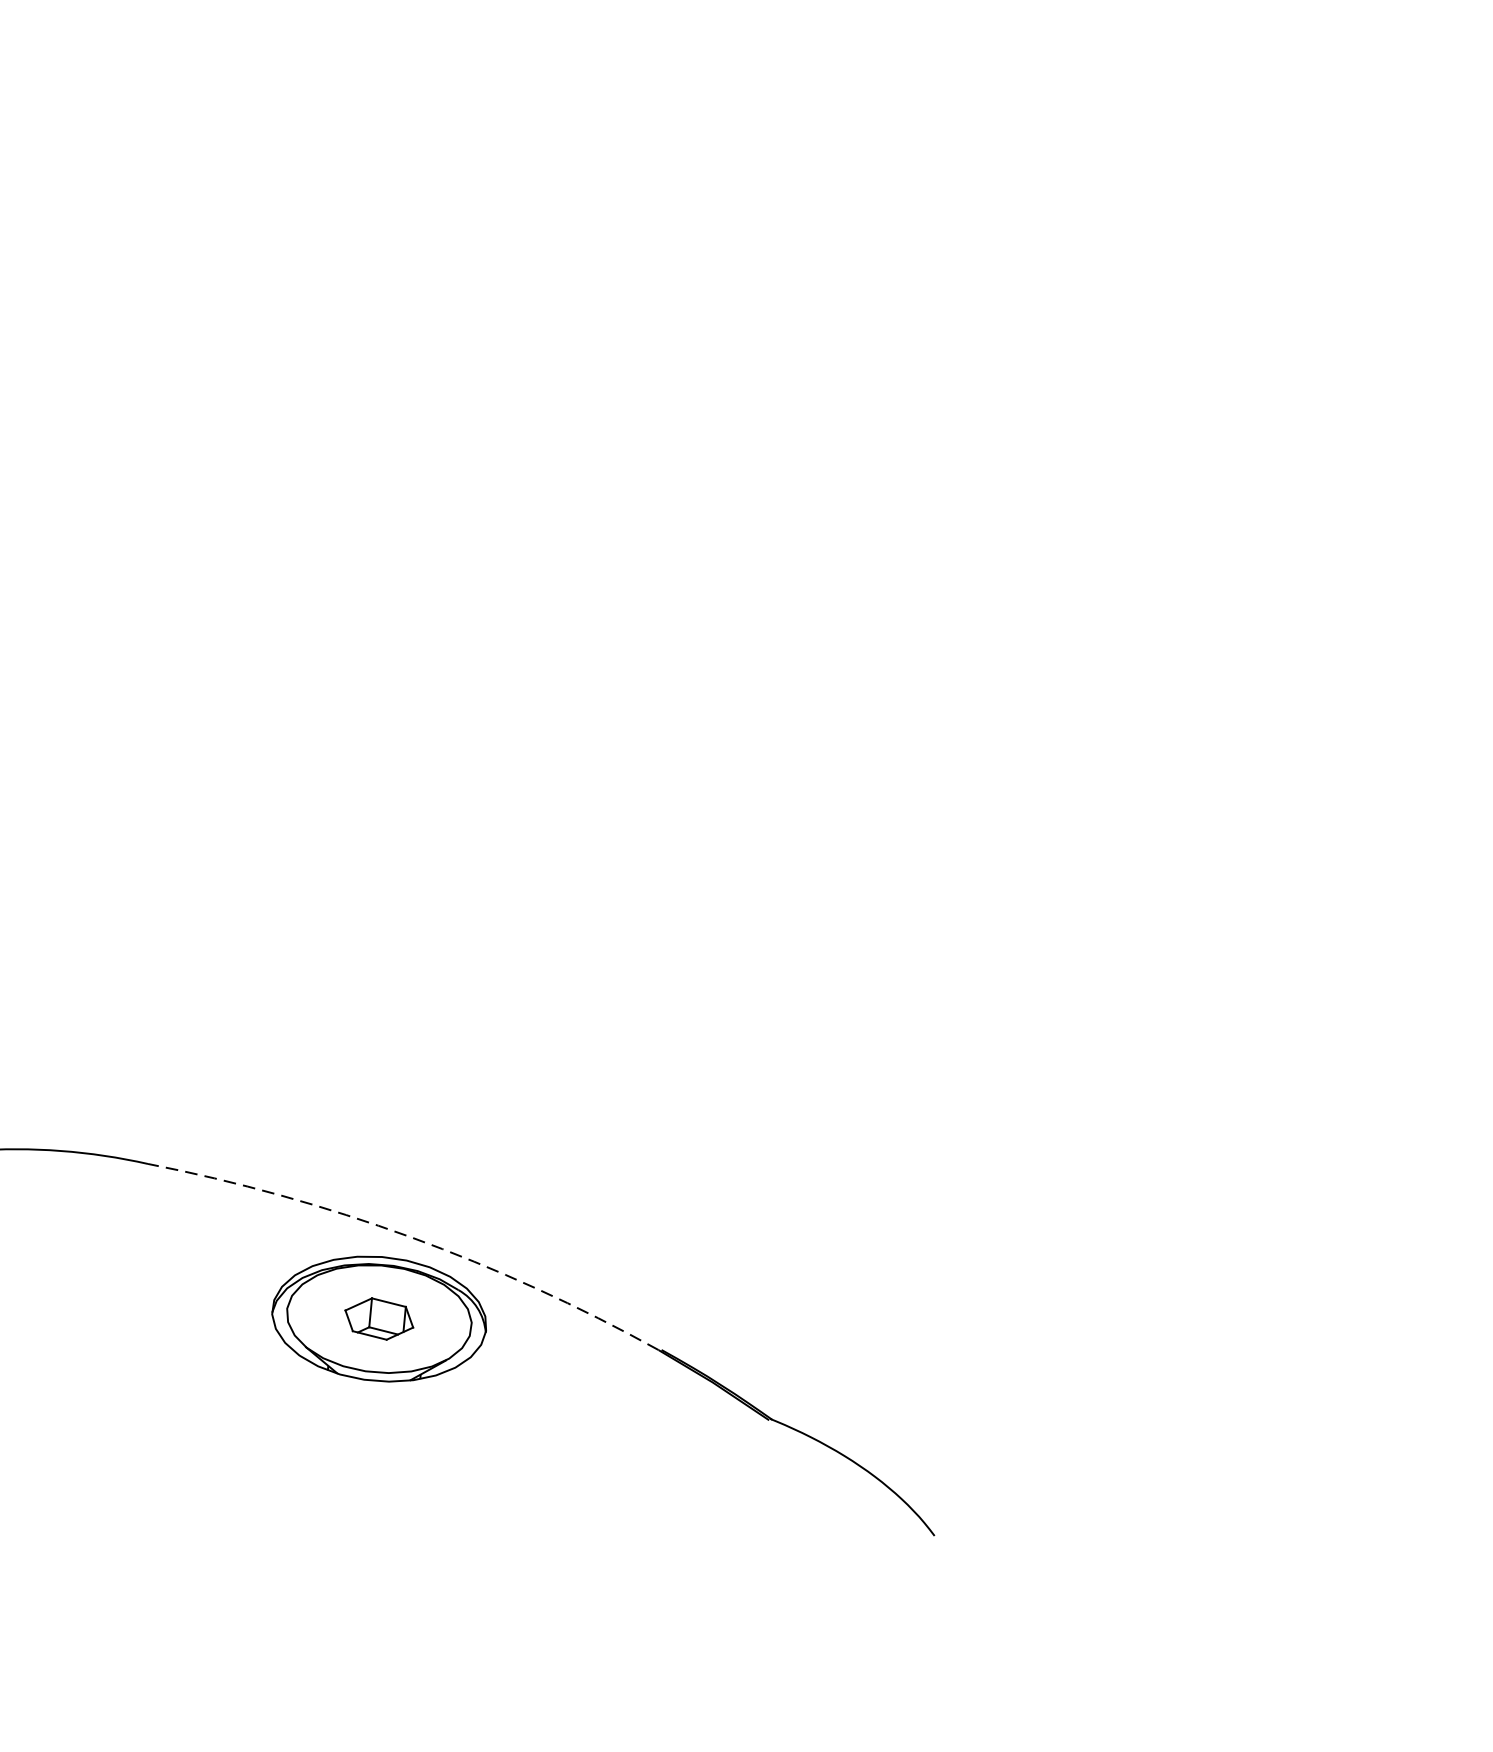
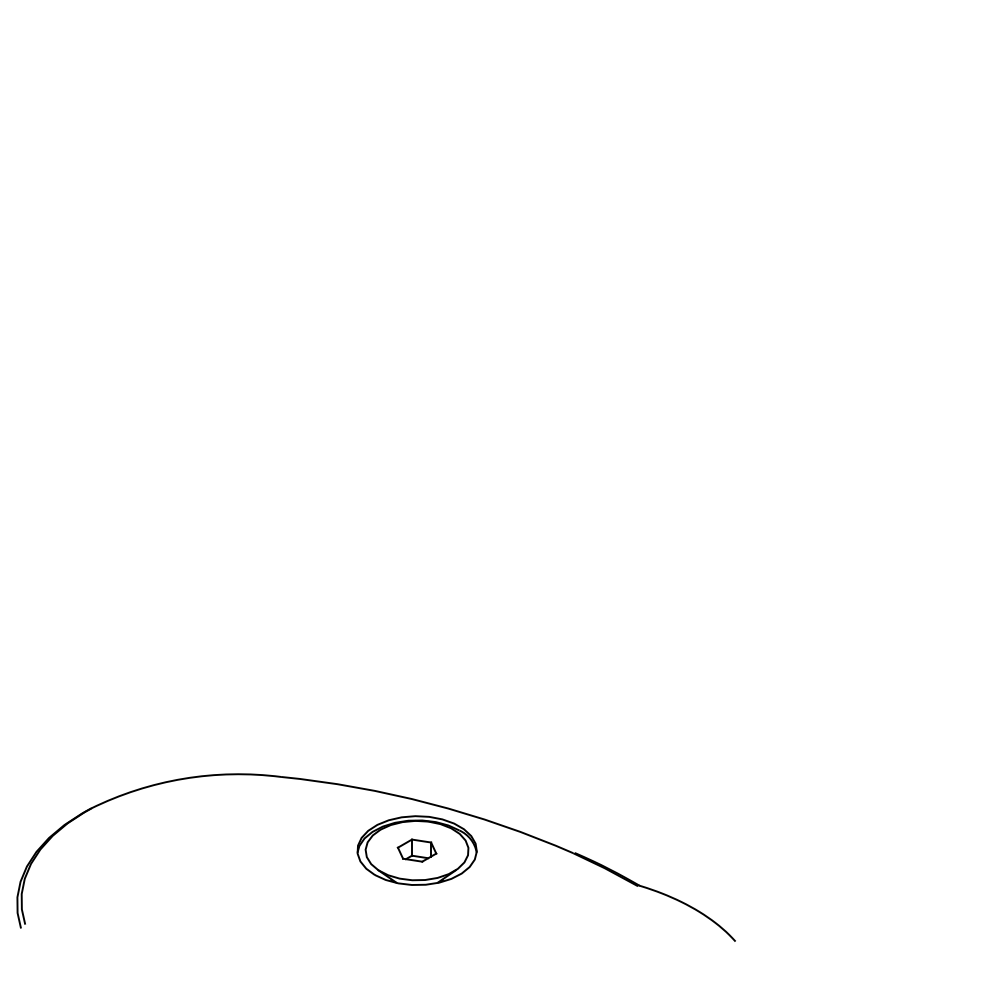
arc: (411, 1236) -> (430, 803), dashed -> solid

